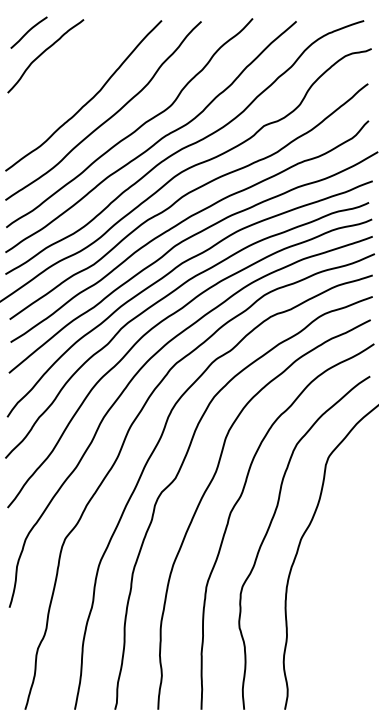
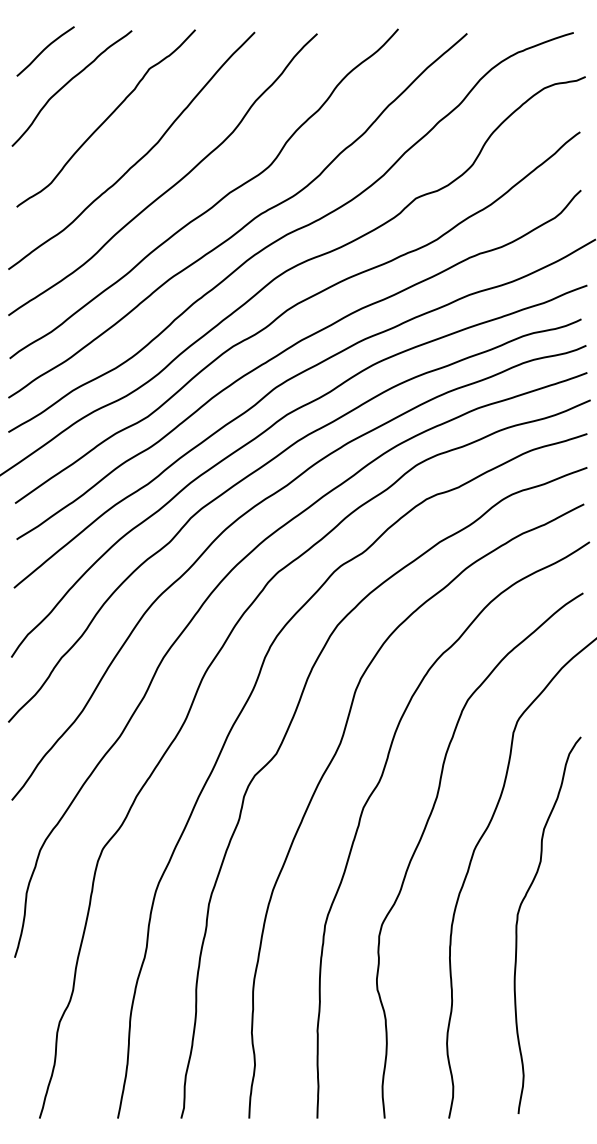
curve: (67, 74) -> (106, 117), added
curve: (329, 584) -> (519, 921), added

